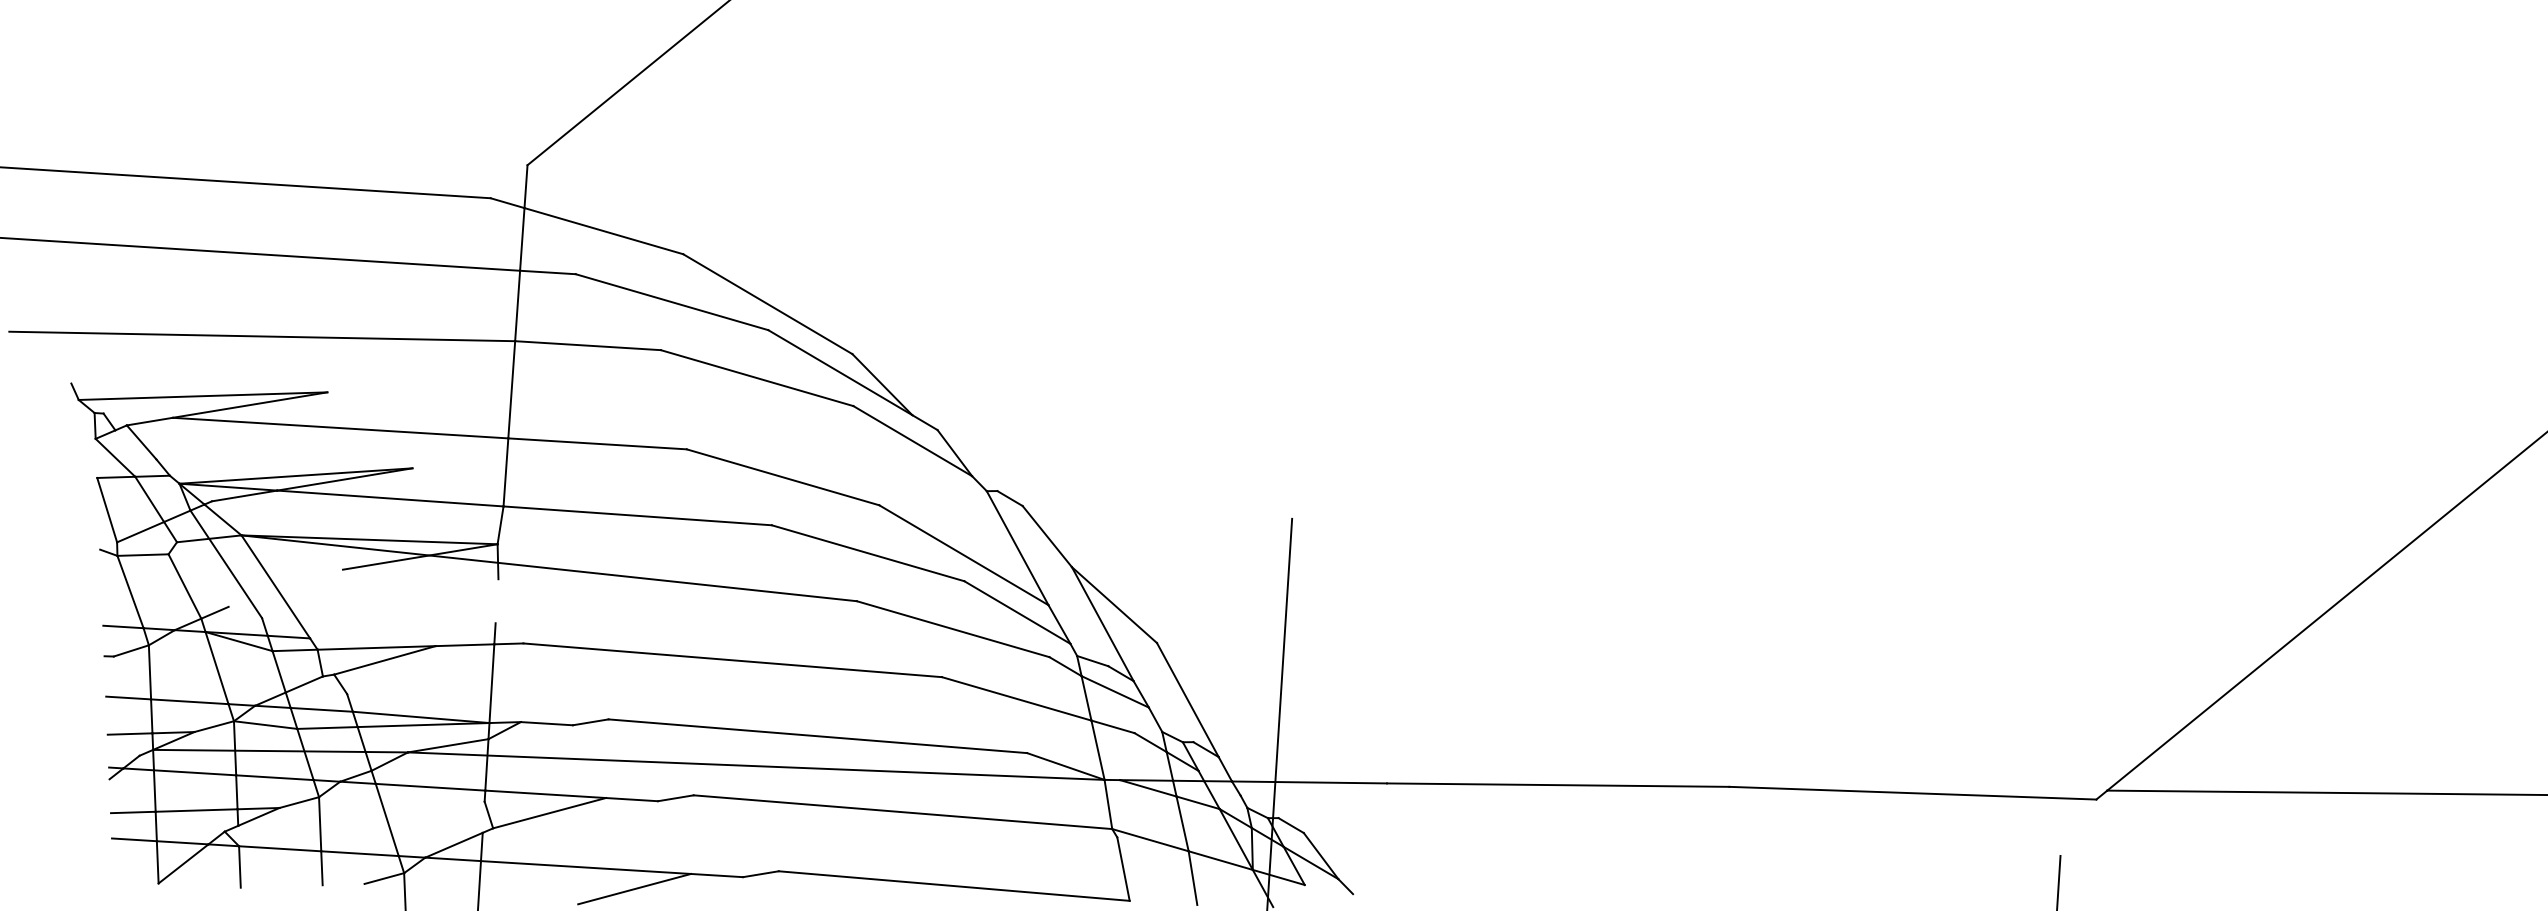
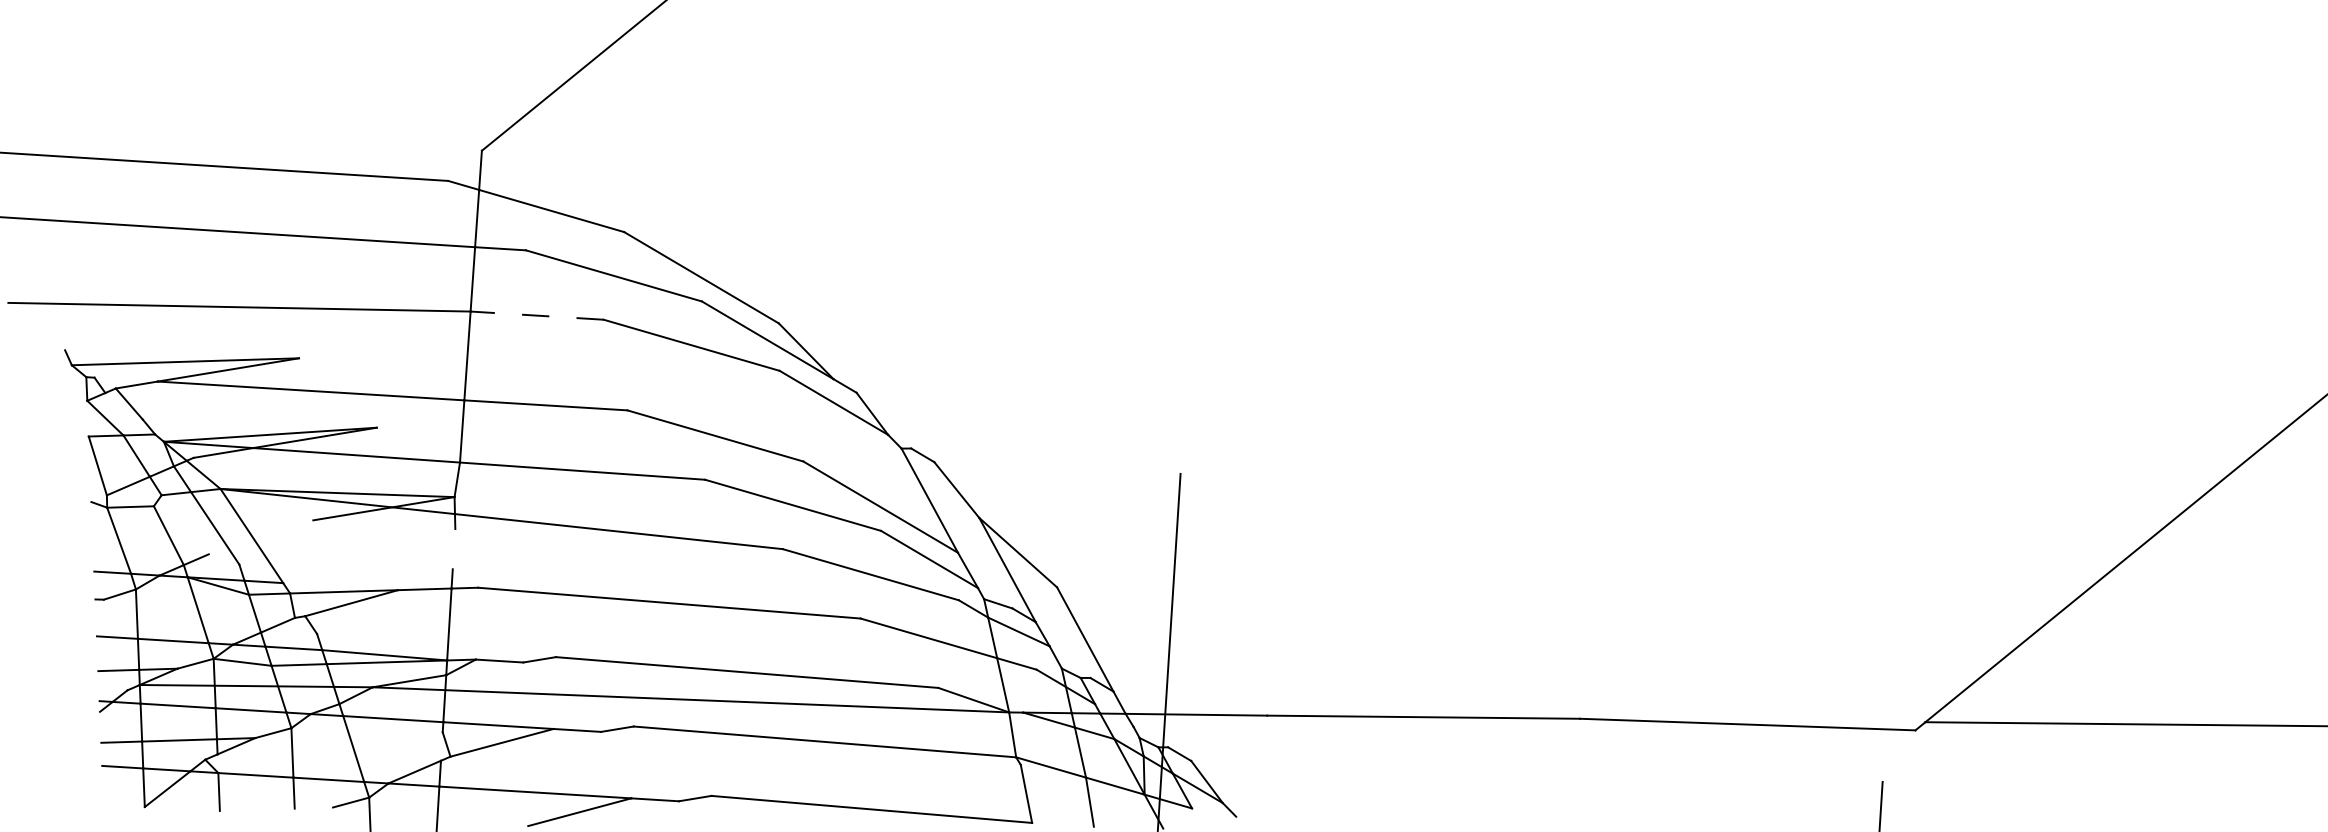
line: (588, 345) -> (537, 315), solid -> dashed

